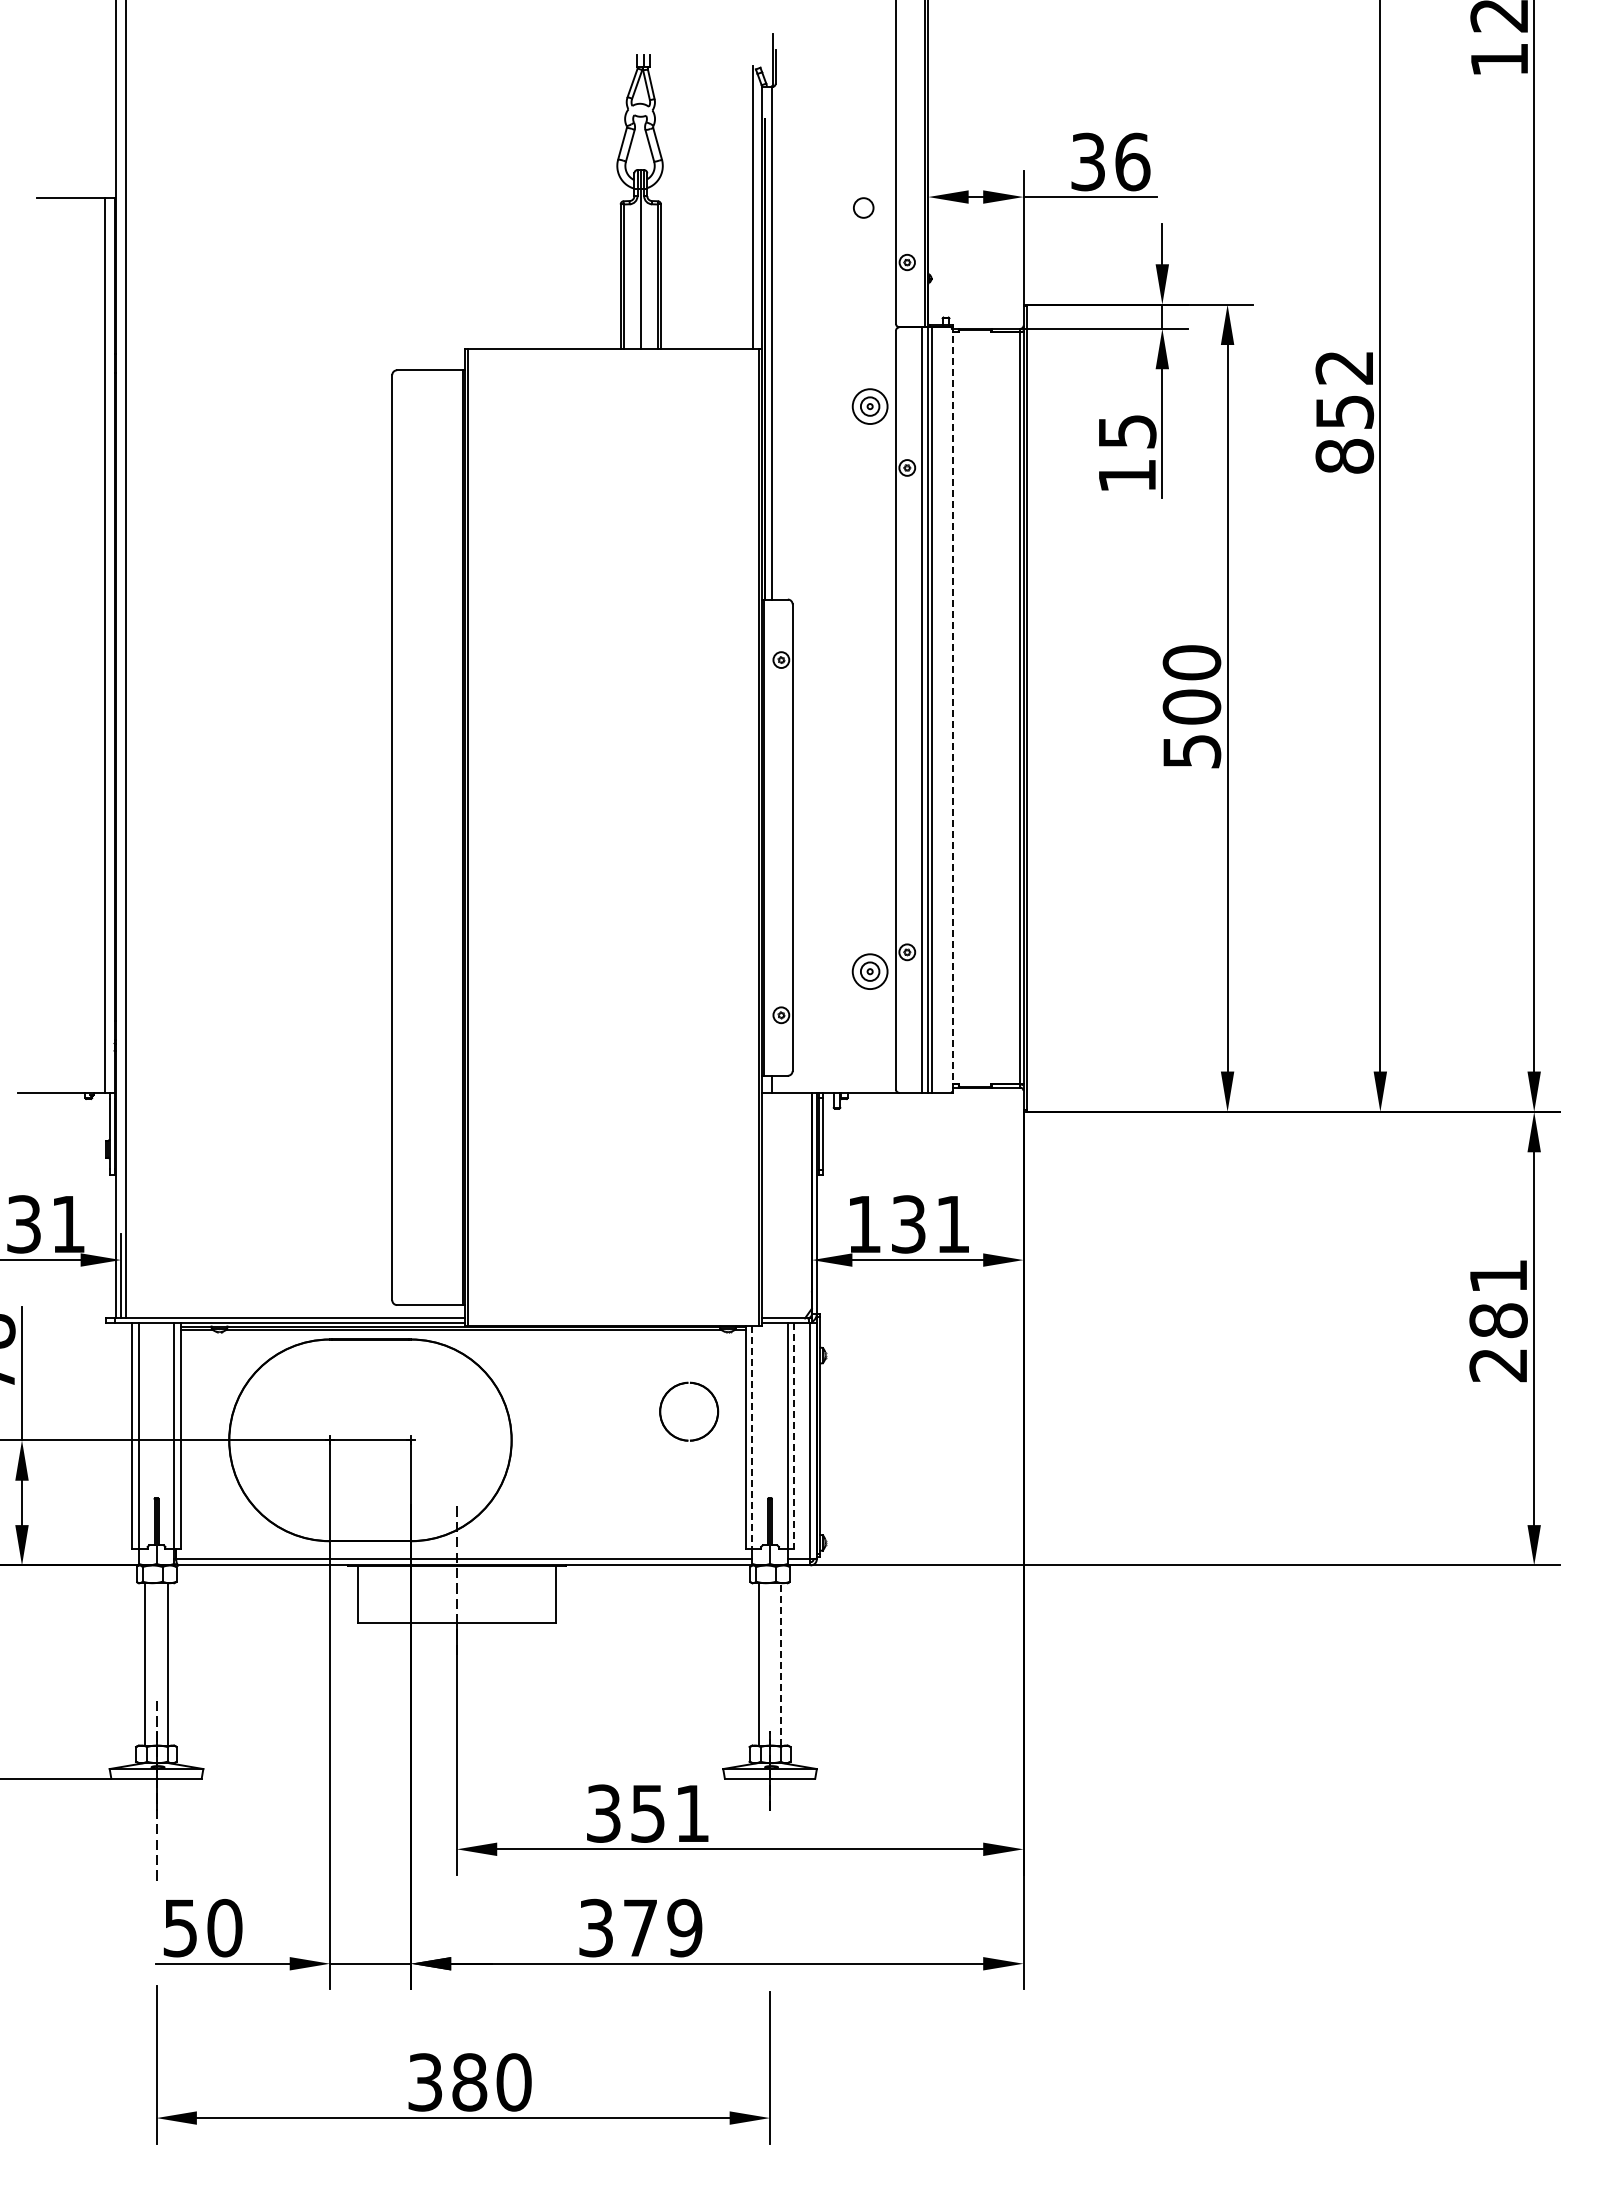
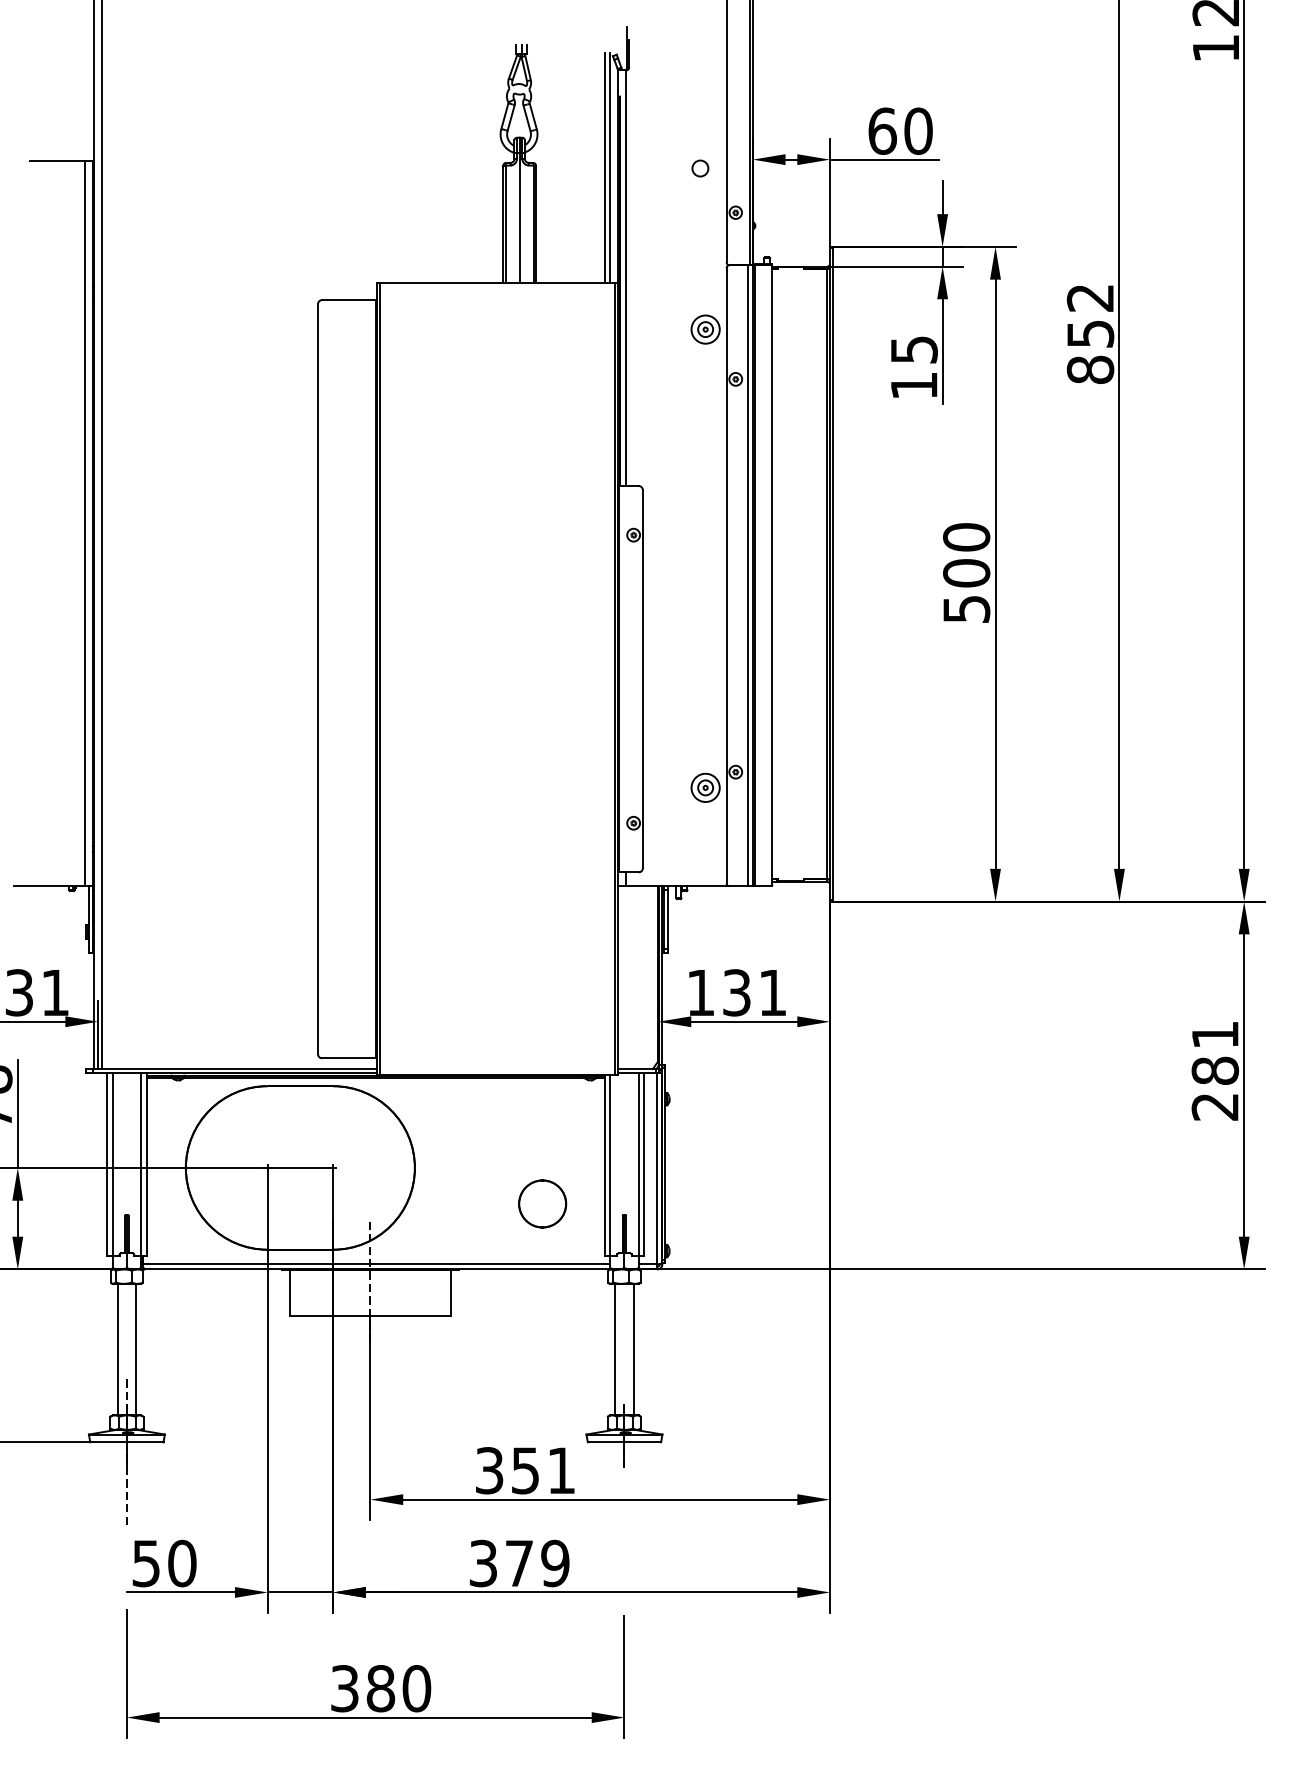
text: (1110, 161) -> (900, 130), 36 -> 60
line: (745, 207) -> (604, 168), added
line: (952, 709) -> (772, 575), dashed -> solid
part: (705, 1389) -> (555, 1185), moved
line: (794, 1436) -> (644, 1164), dashed -> solid
line: (752, 1437) -> (610, 1165), dashed -> solid
line: (781, 1663) -> (633, 1348), dashed -> solid

